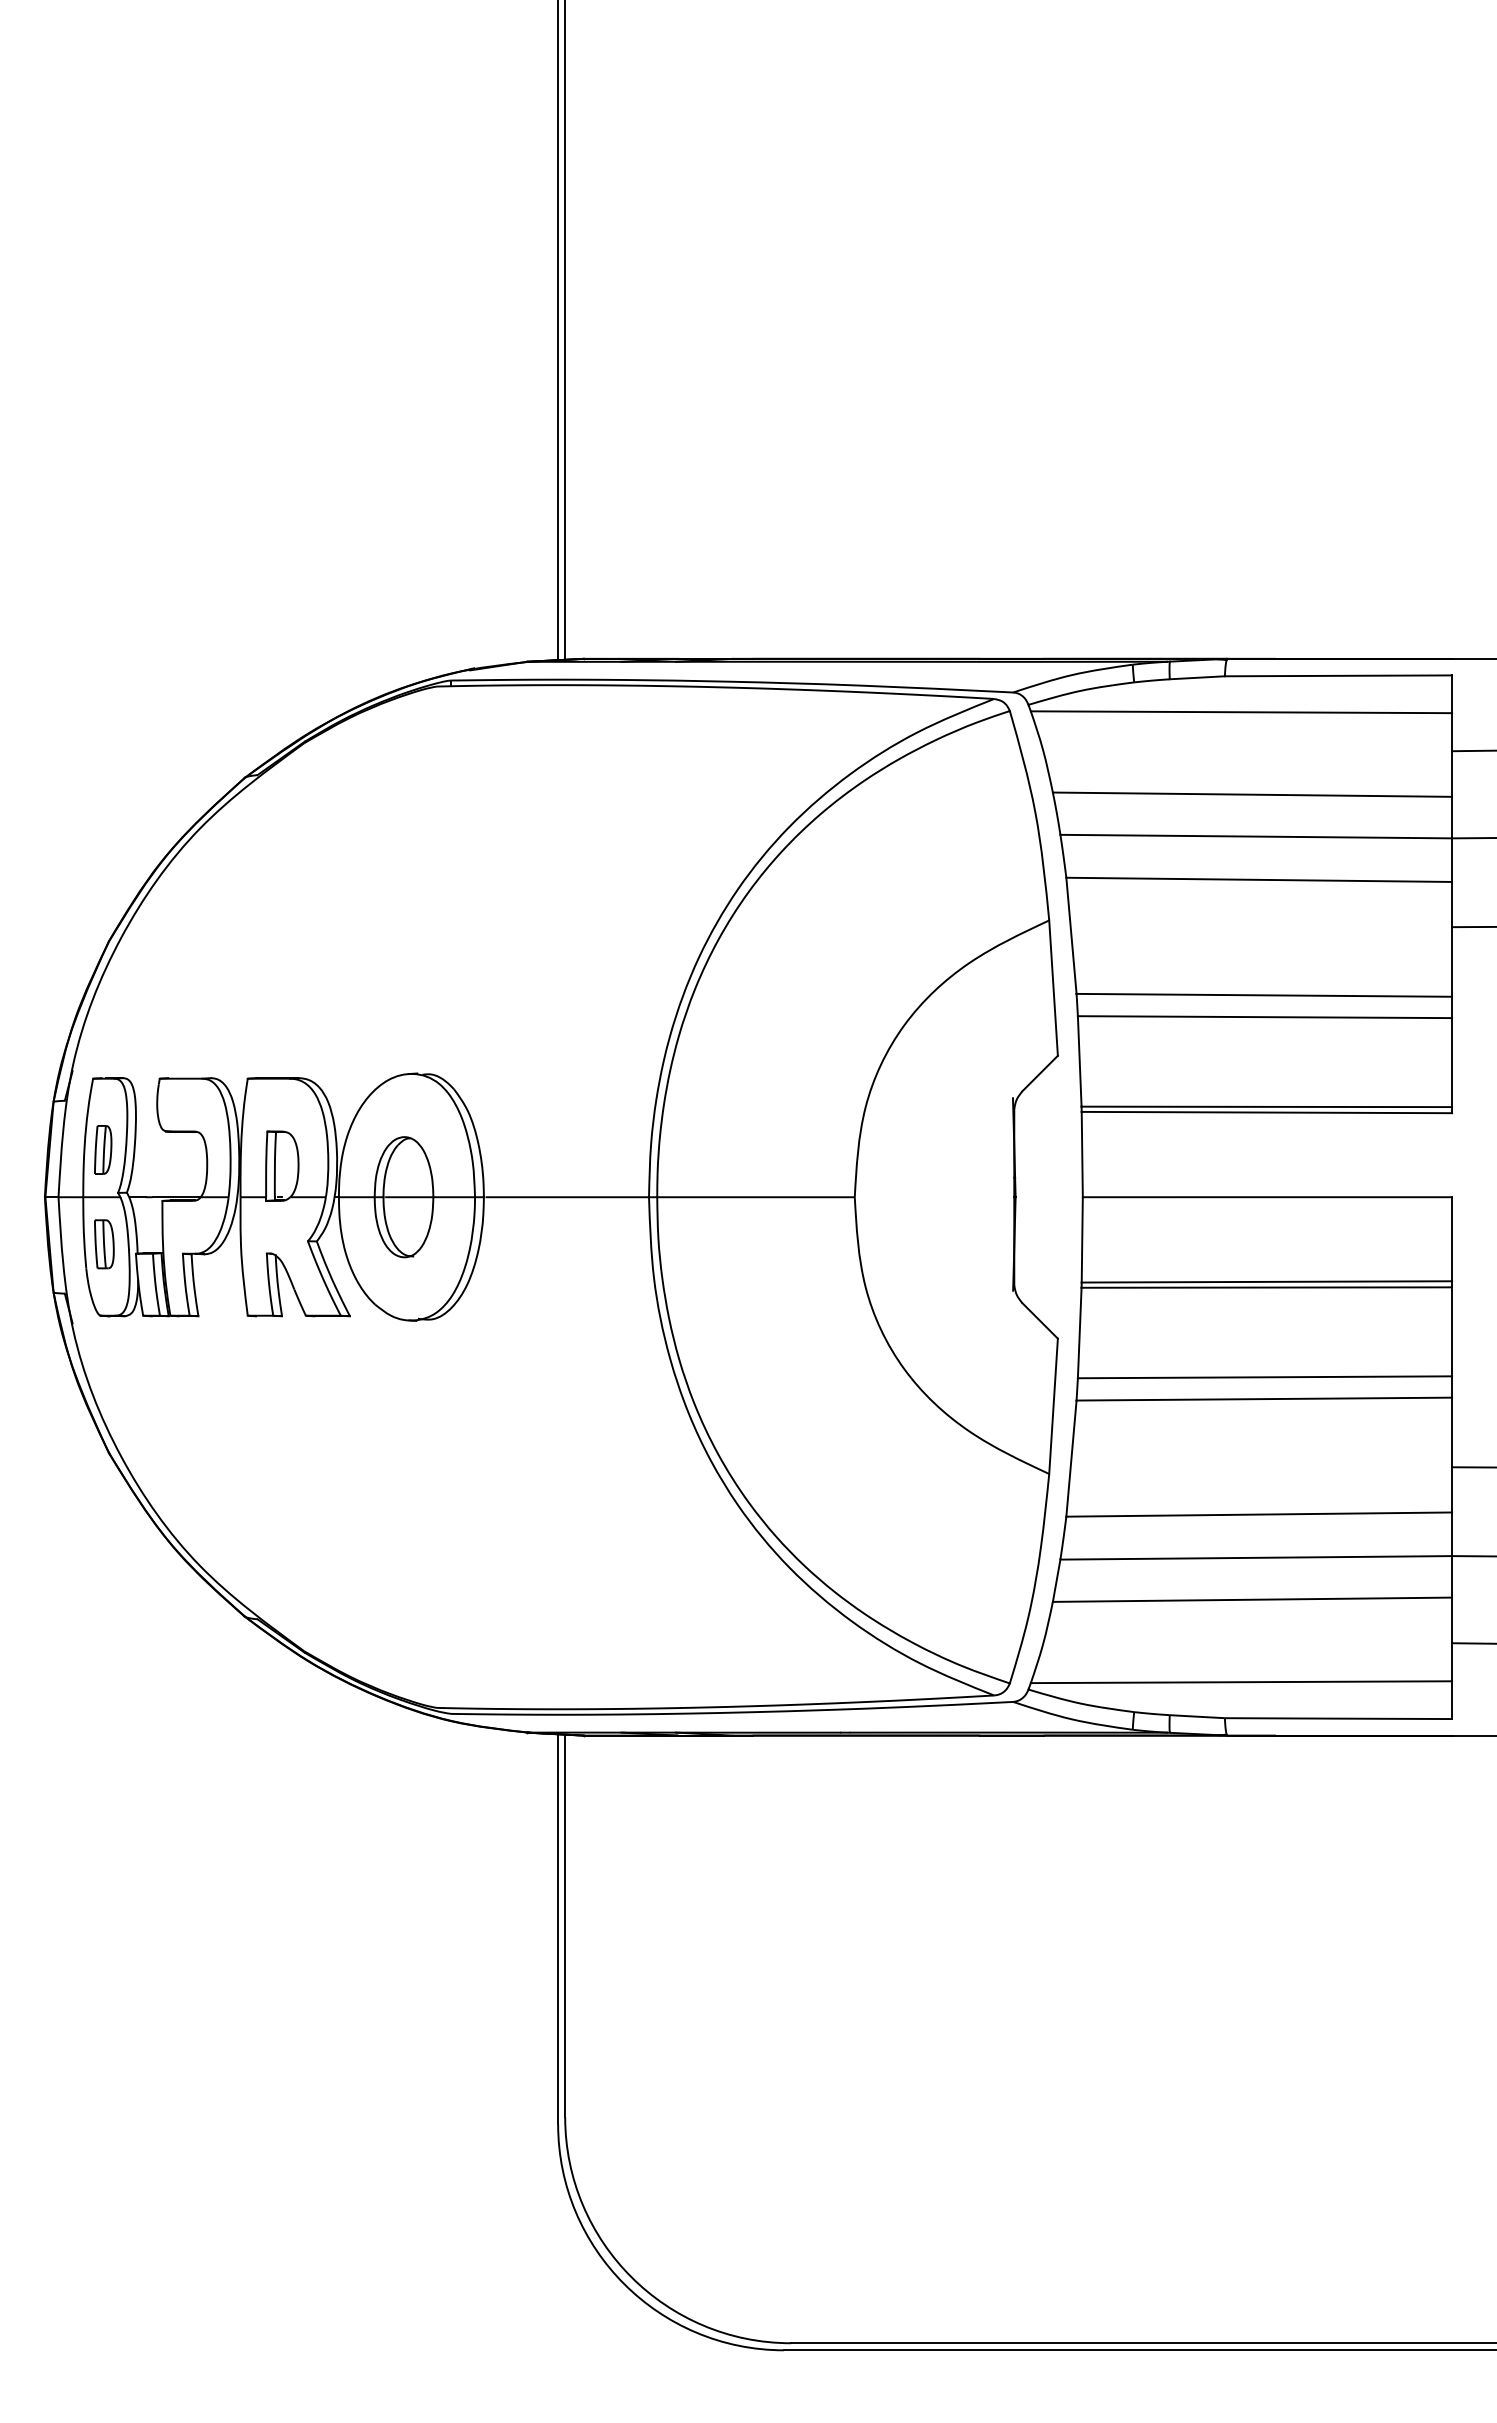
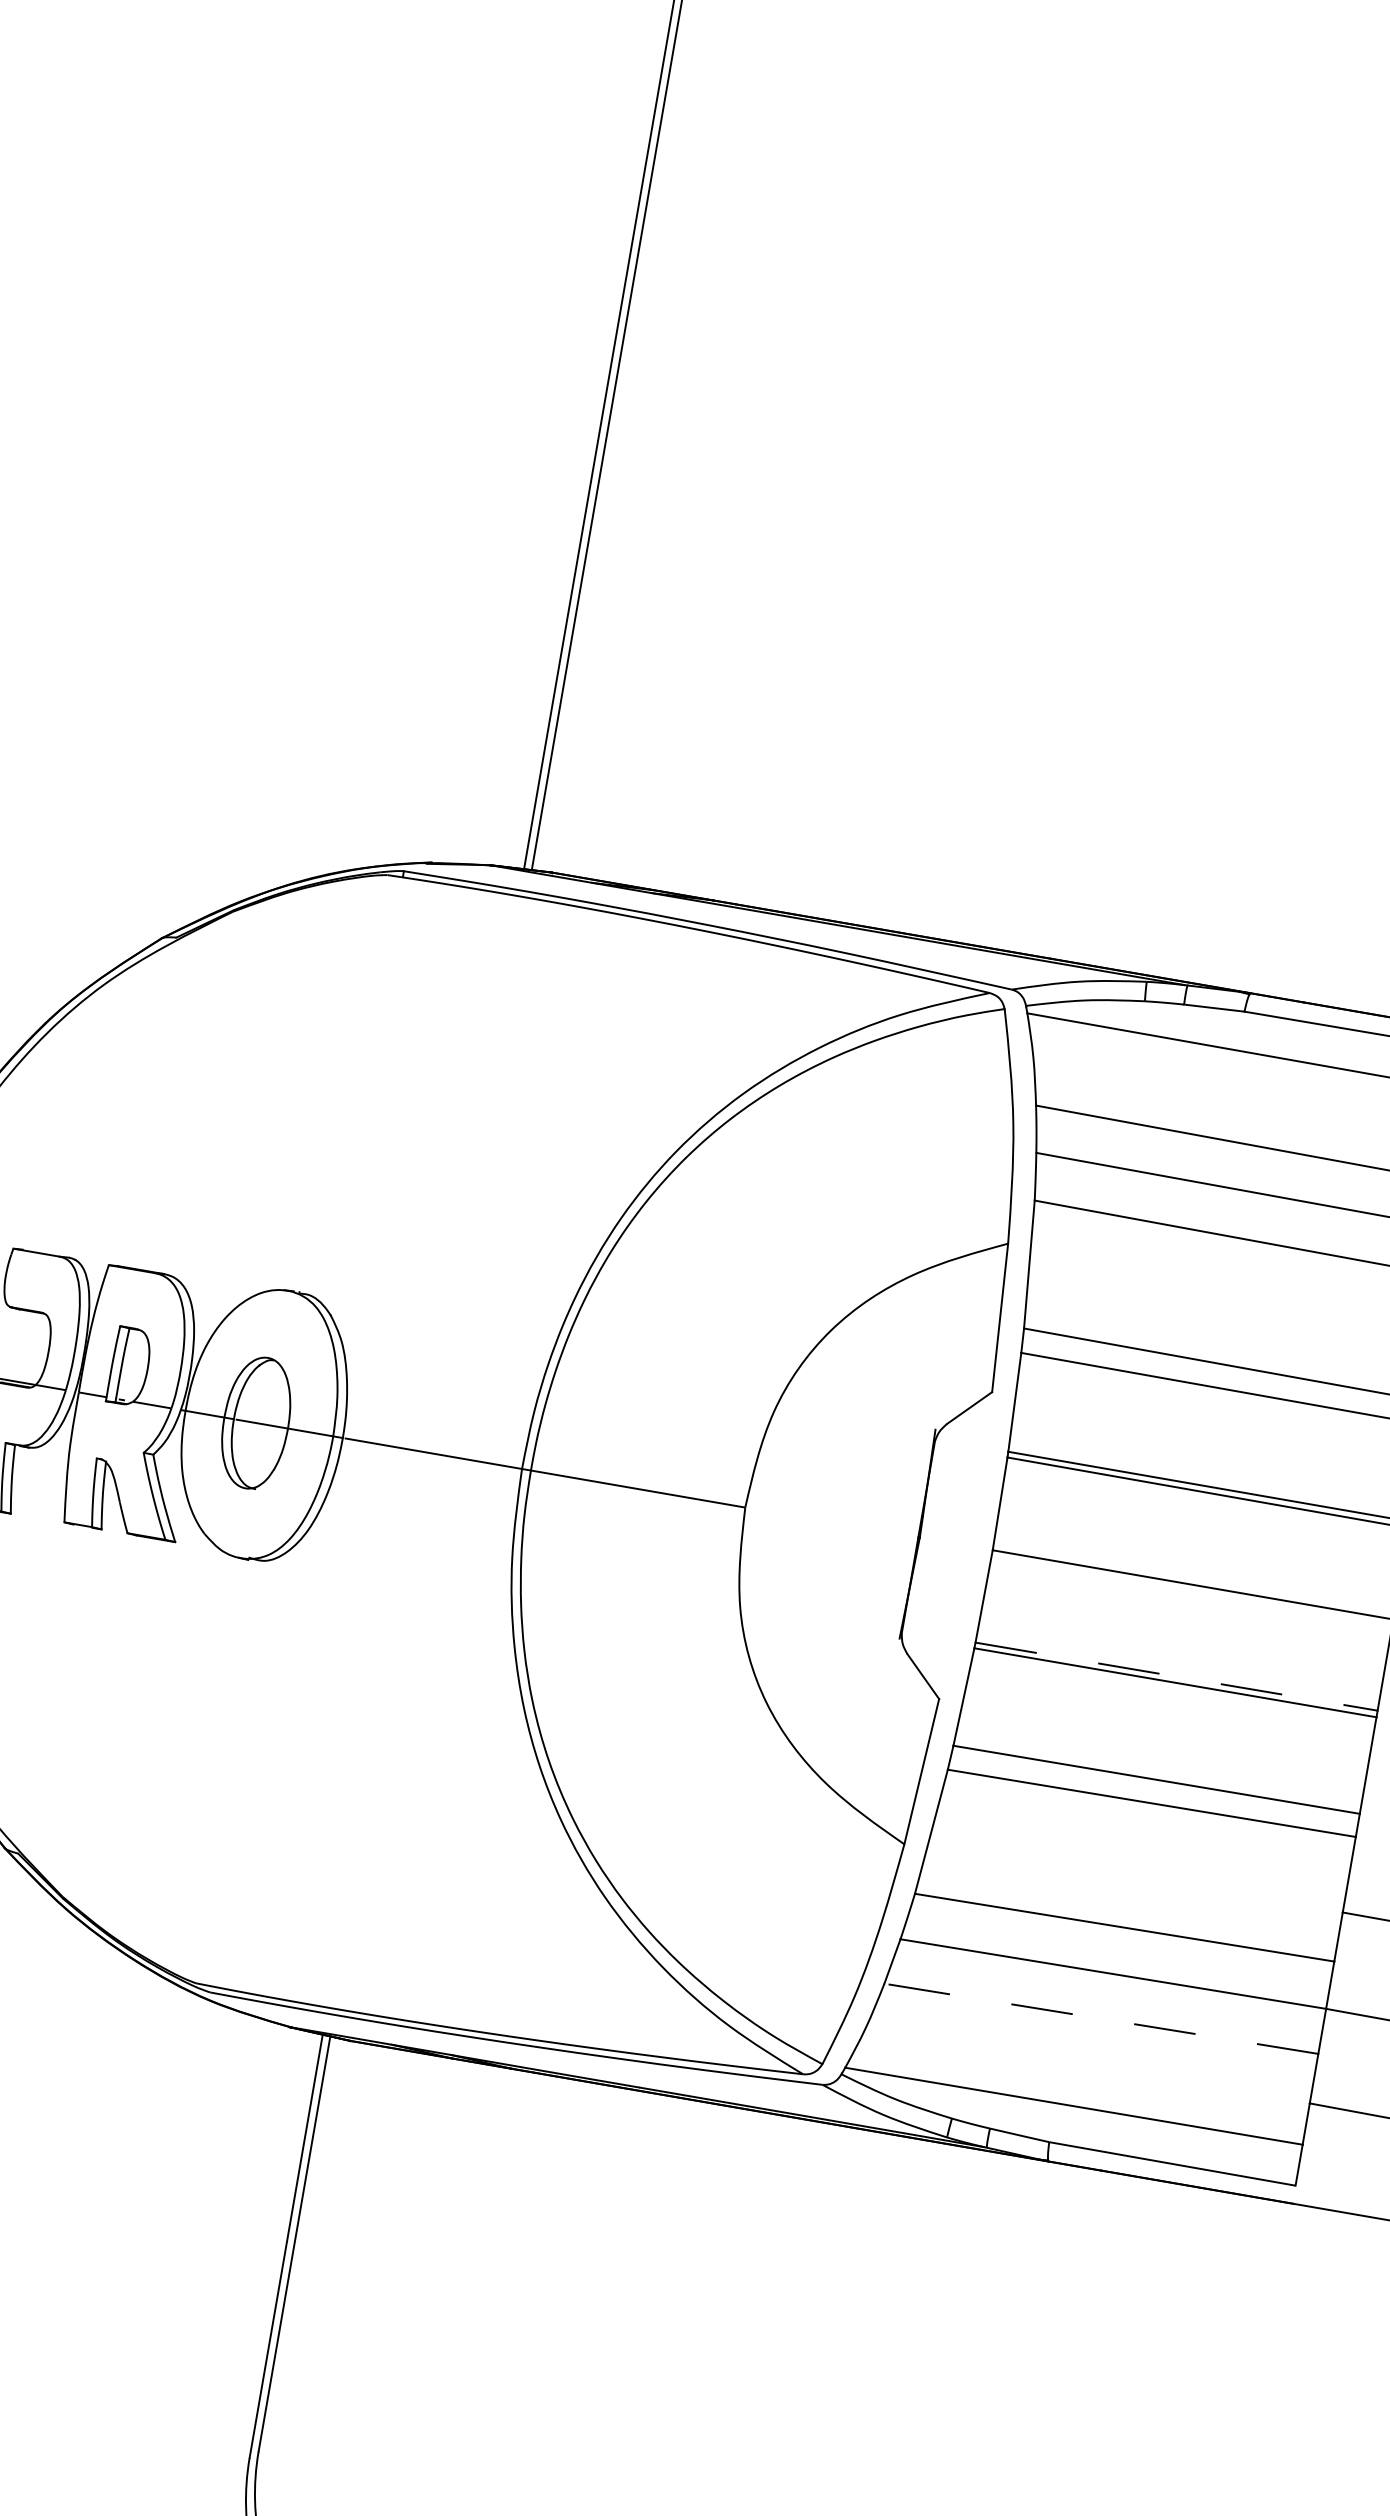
line: (1267, 1281) -> (1177, 1676), solid -> dashed
line: (1252, 1599) -> (1101, 2018), solid -> dashed

